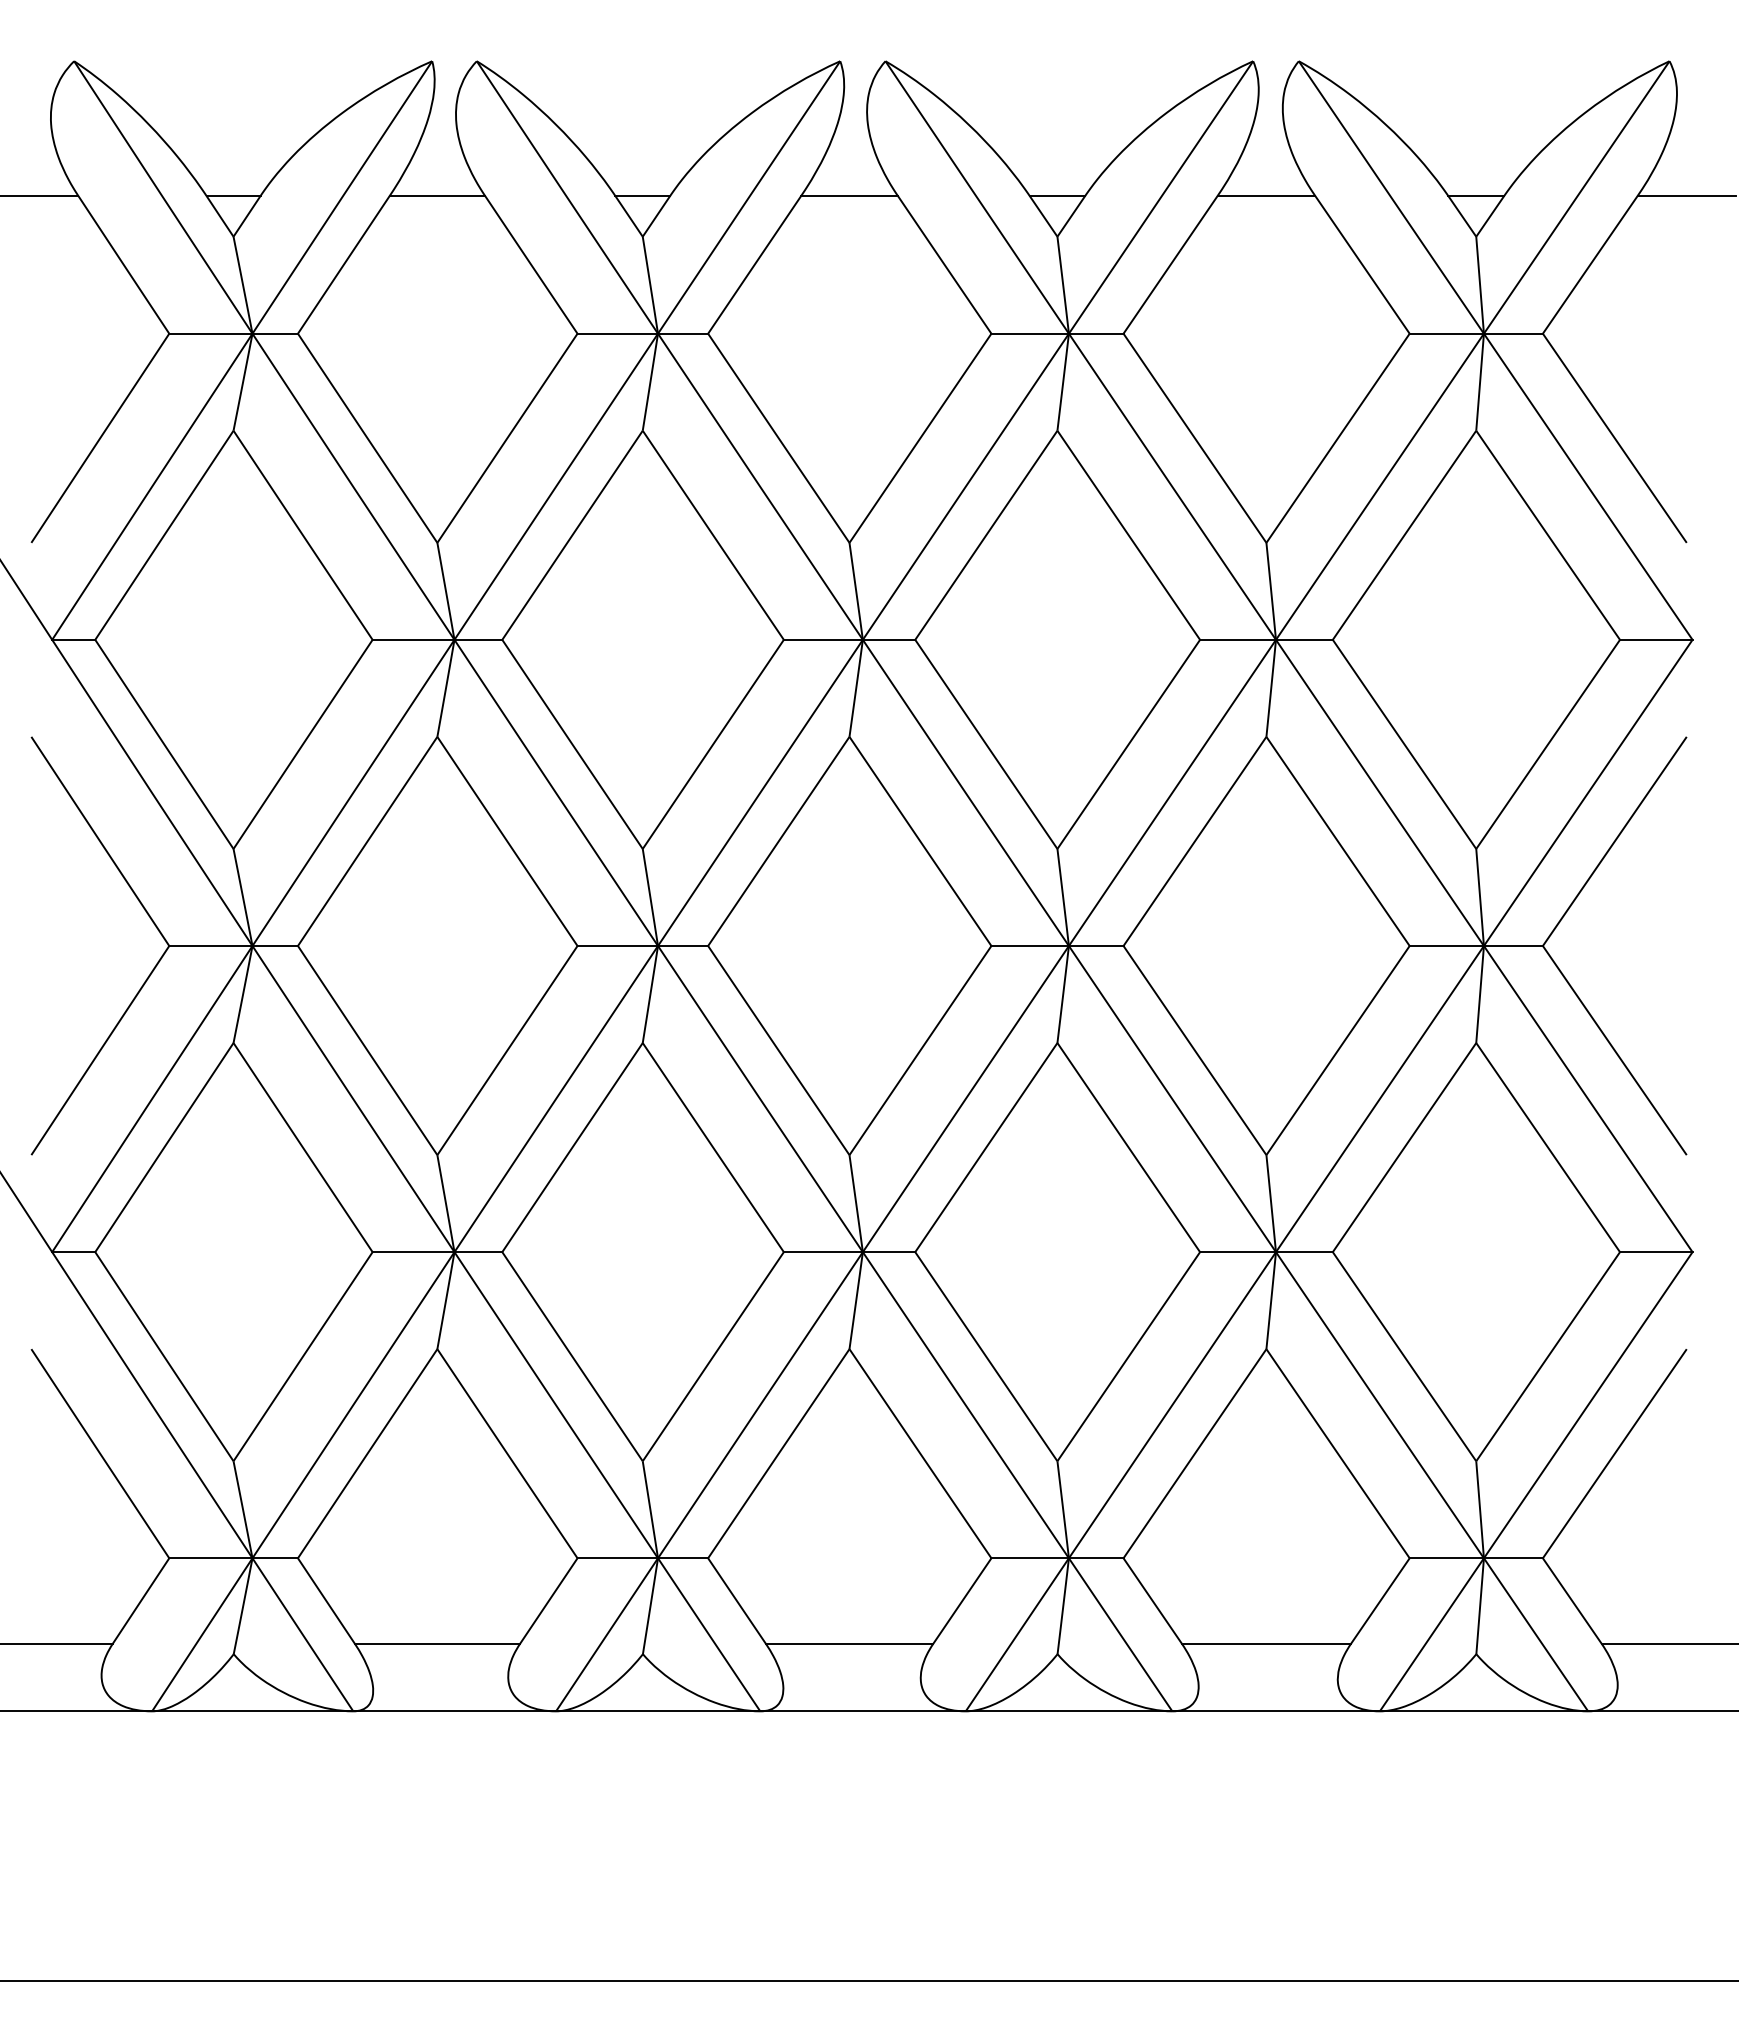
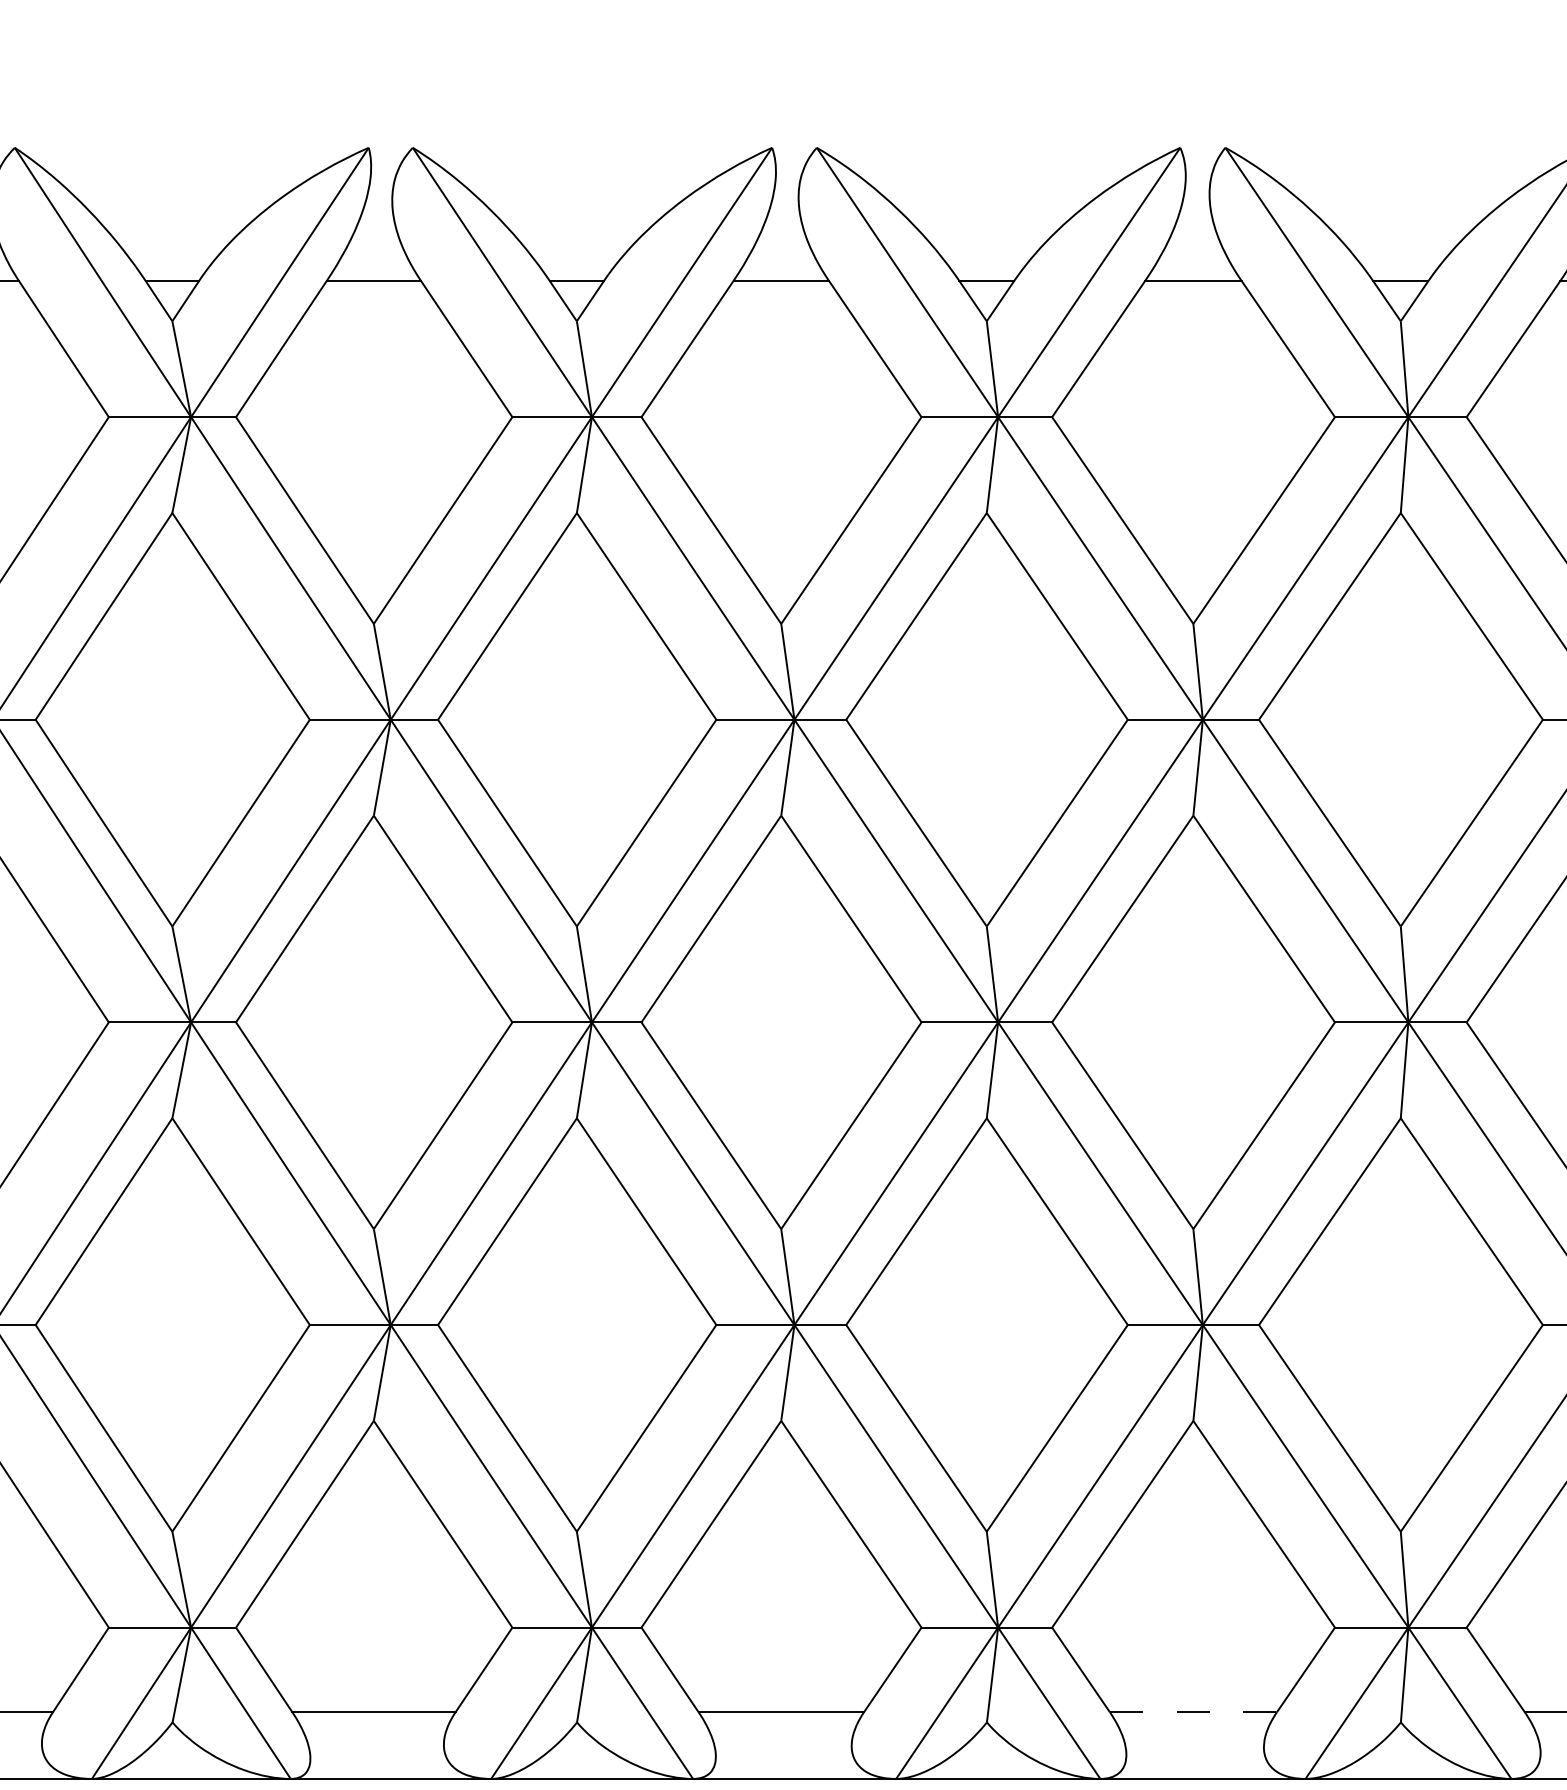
line: (1266, 1643) -> (1193, 1711), solid -> dashed

